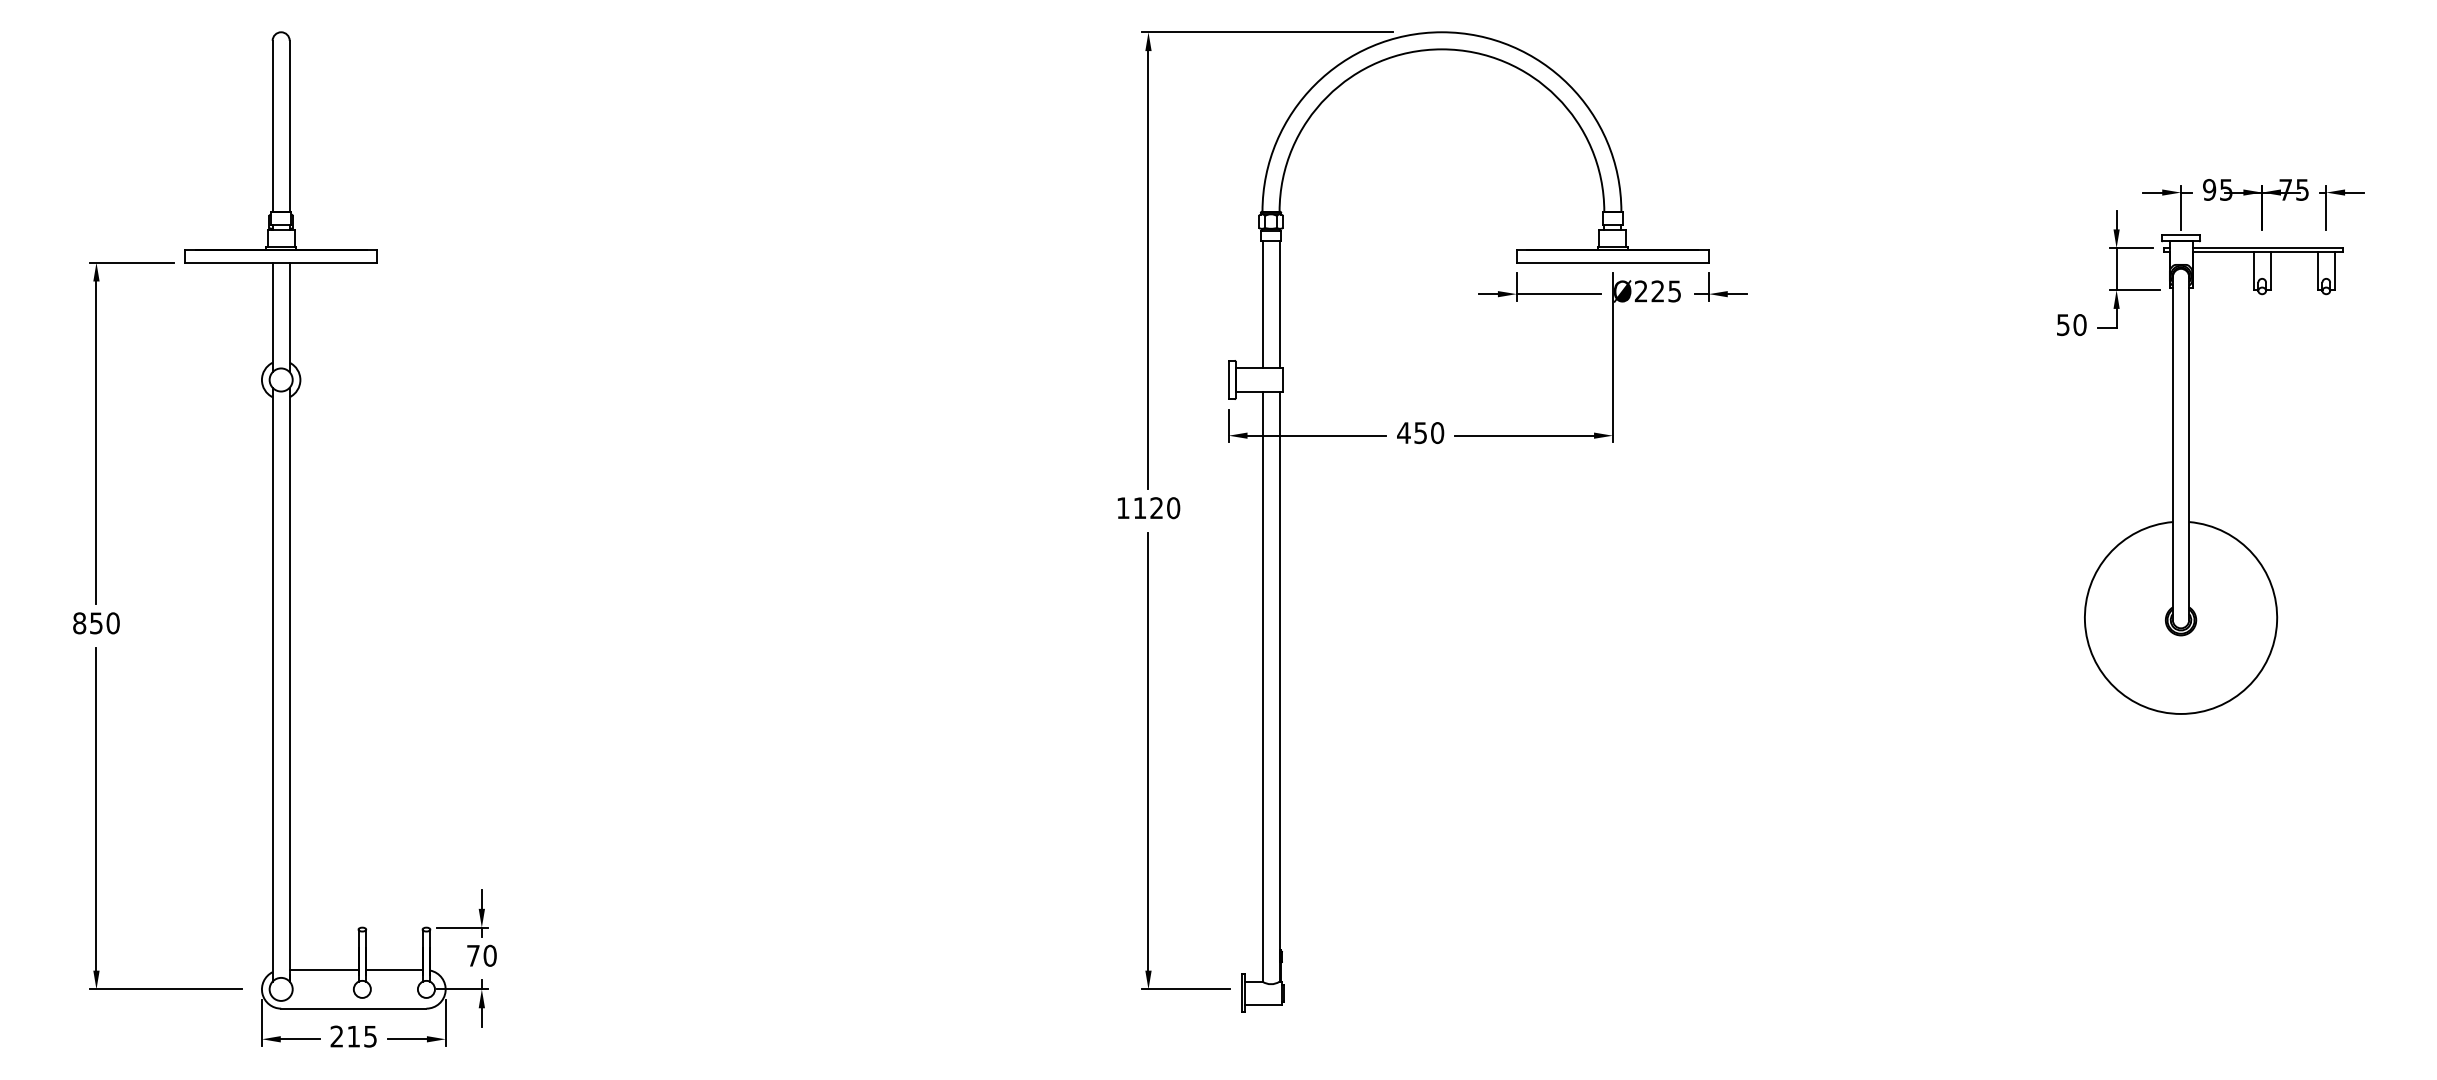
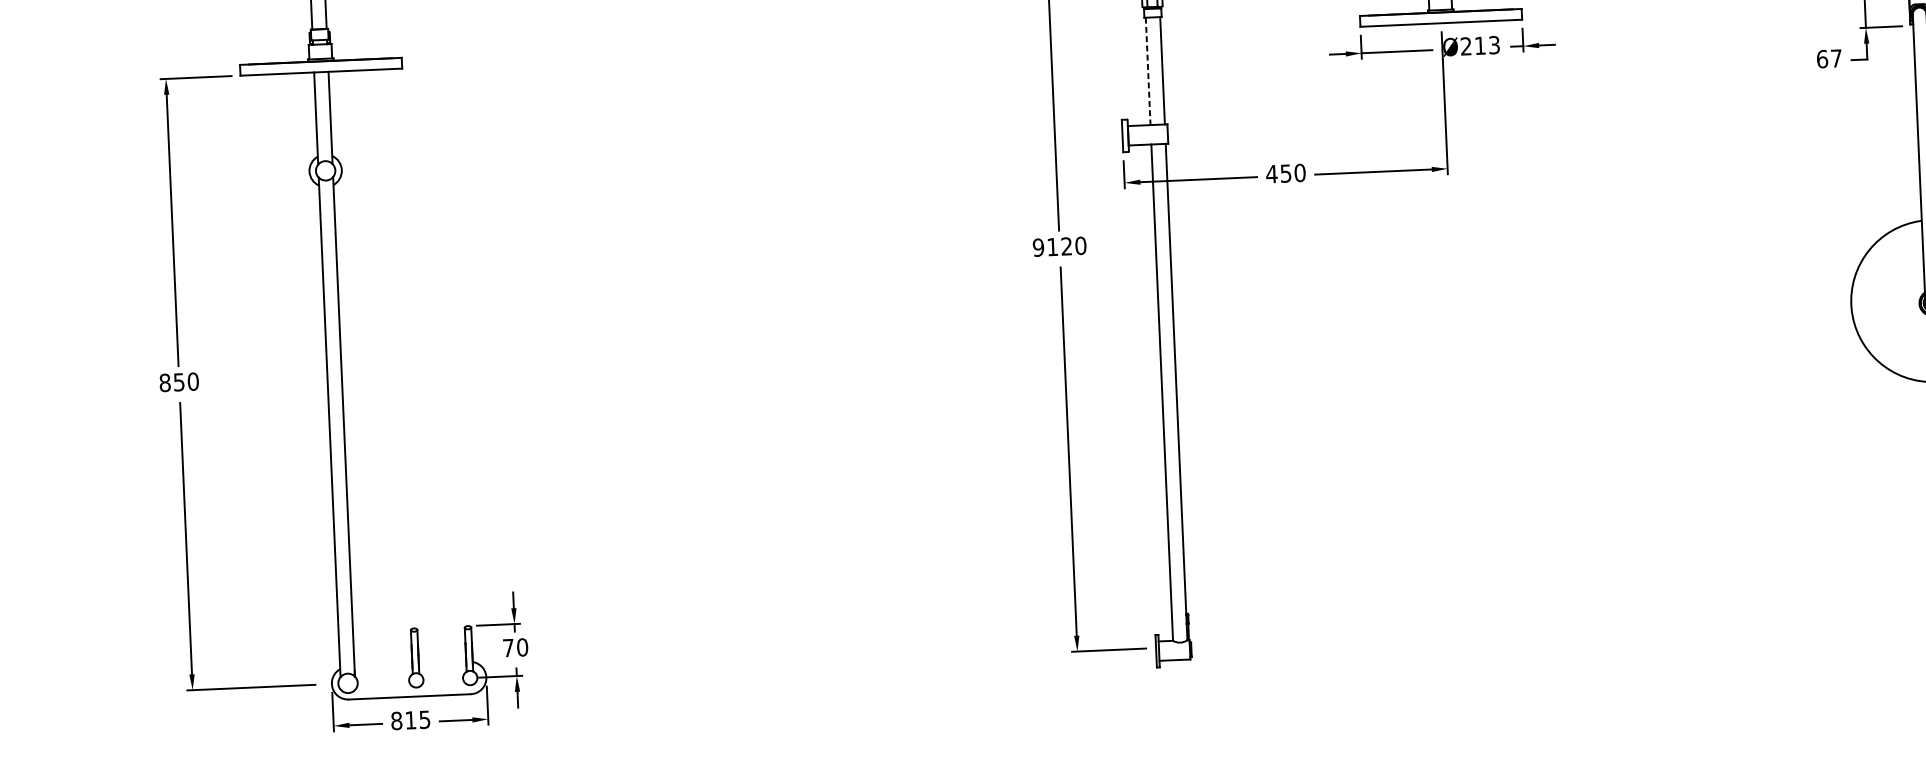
text: (1666, 291) -> (1487, 45), Ø225 -> Ø213
line: (1262, 304) -> (1148, 71), solid -> dashed
text: (2071, 325) -> (1829, 59), 50 -> 67
text: (1122, 508) -> (1037, 248), 1120 -> 9120
line: (323, 970) -> (382, 665), removed
line: (394, 970) -> (442, 663), removed
text: (336, 1036) -> (396, 720), 215 -> 815

